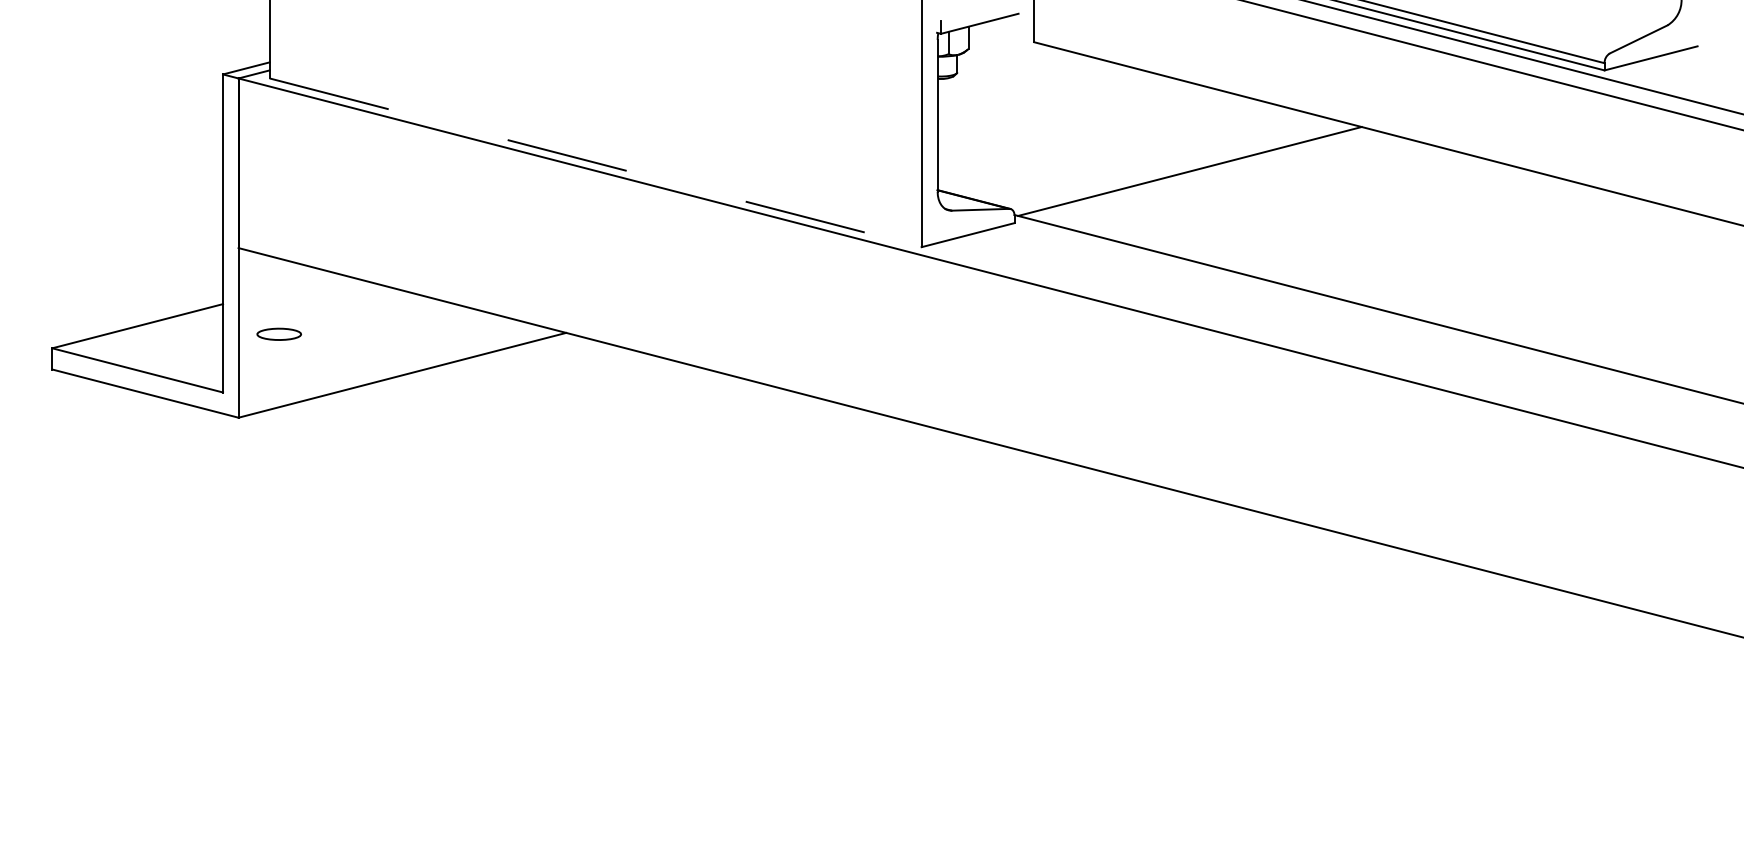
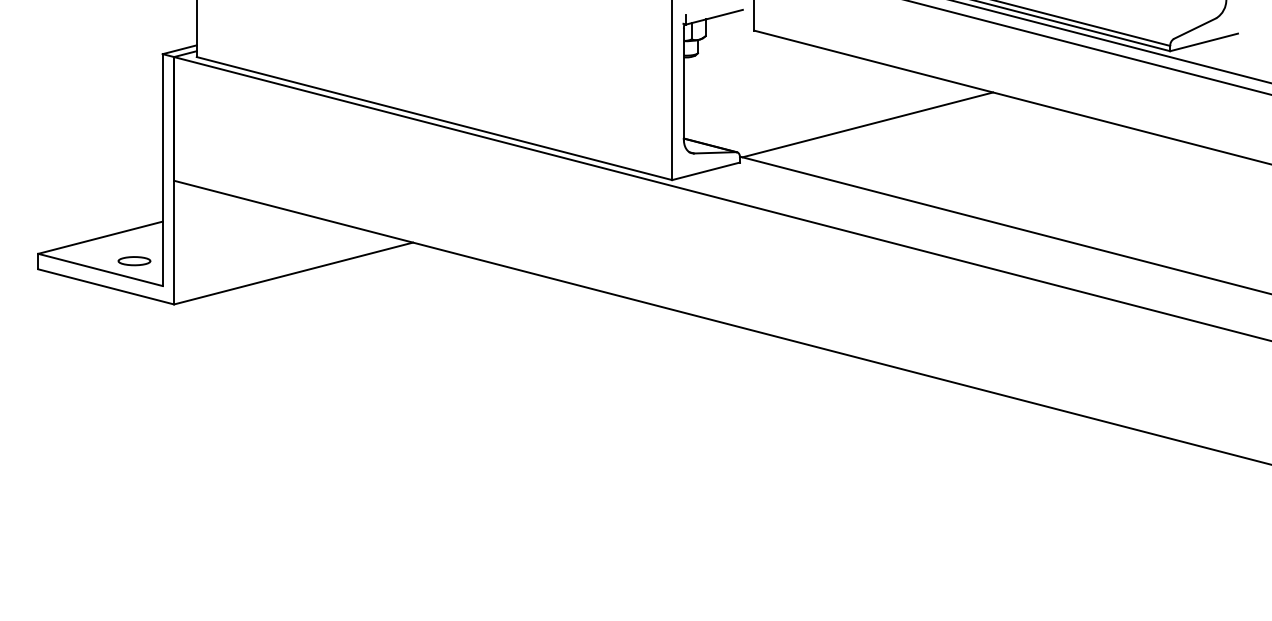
line: (595, 162) -> (434, 118), dashed -> solid
part: (278, 333) -> (133, 260), moved

